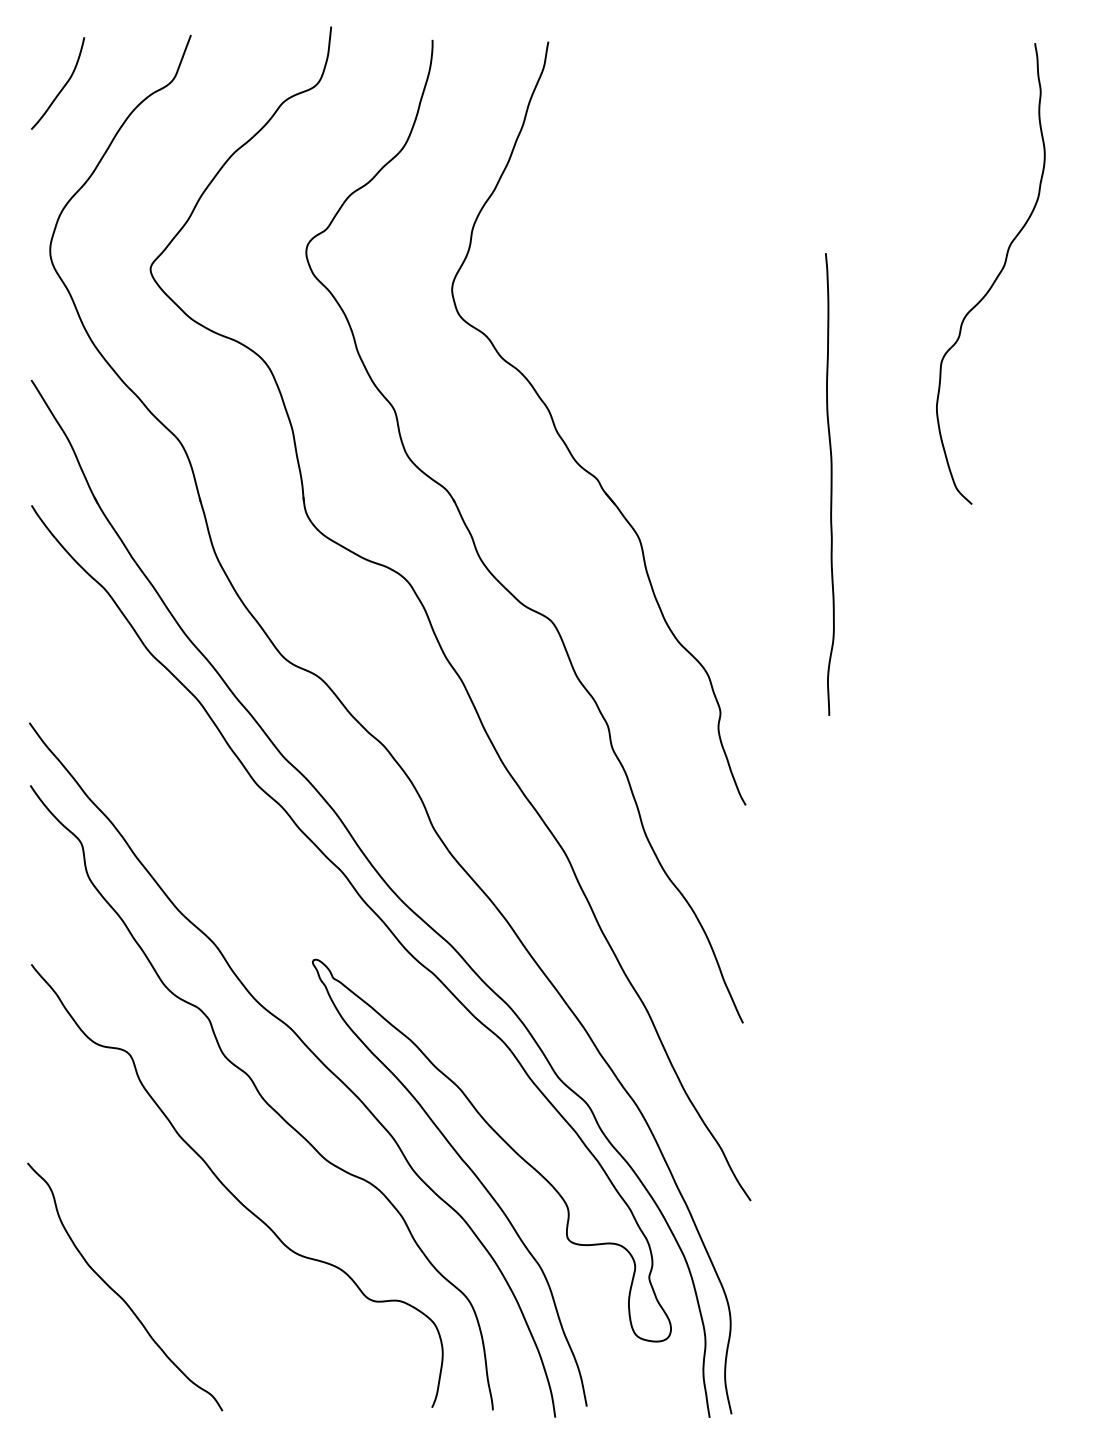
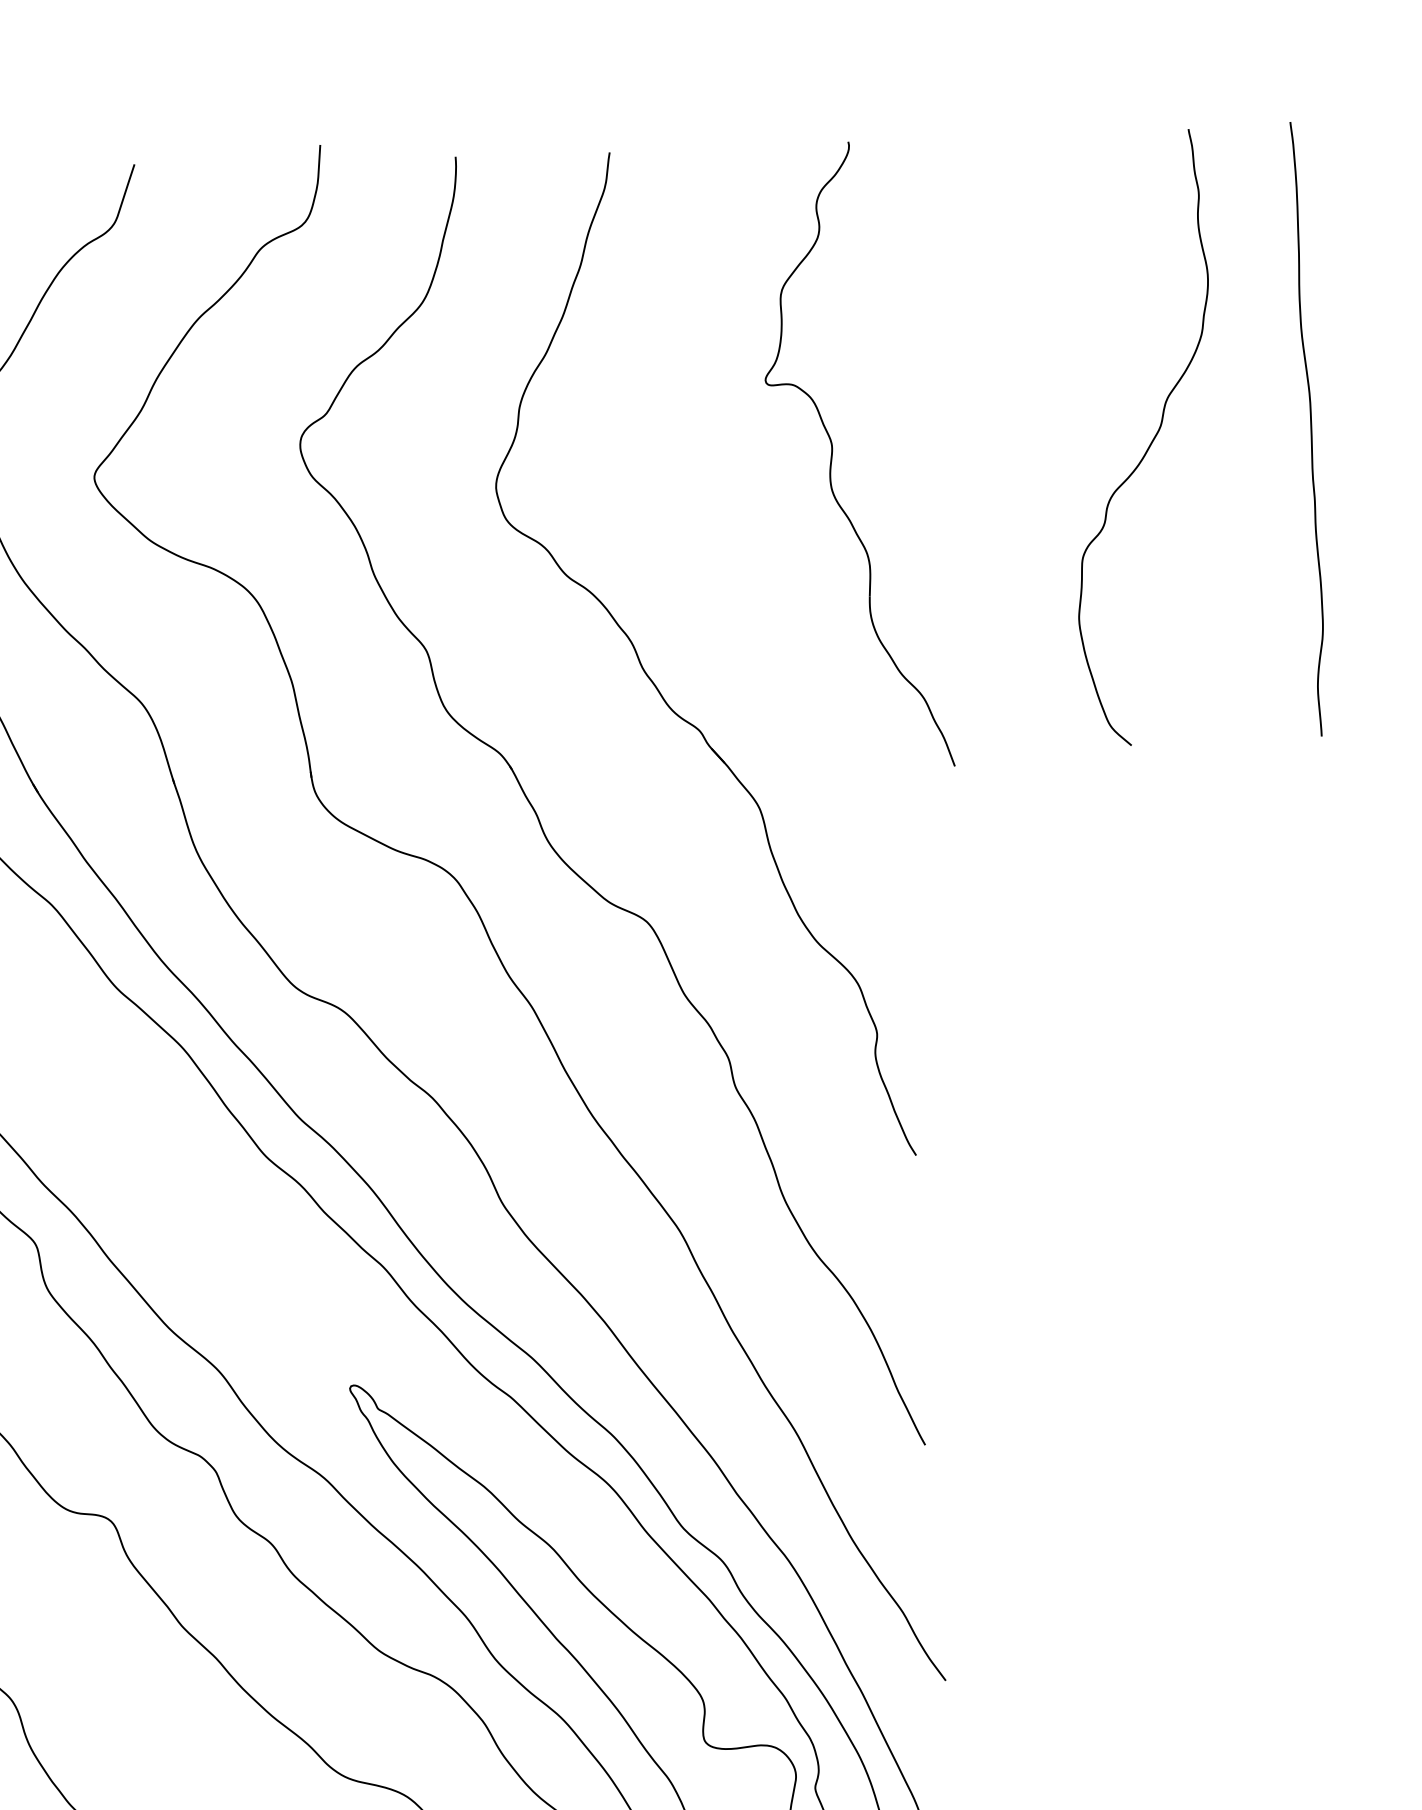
curve: (996, 276) -> (1150, 441), moved
part: (706, 277) -> (833, 456), added
curve: (830, 484) -> (1309, 429), moved

